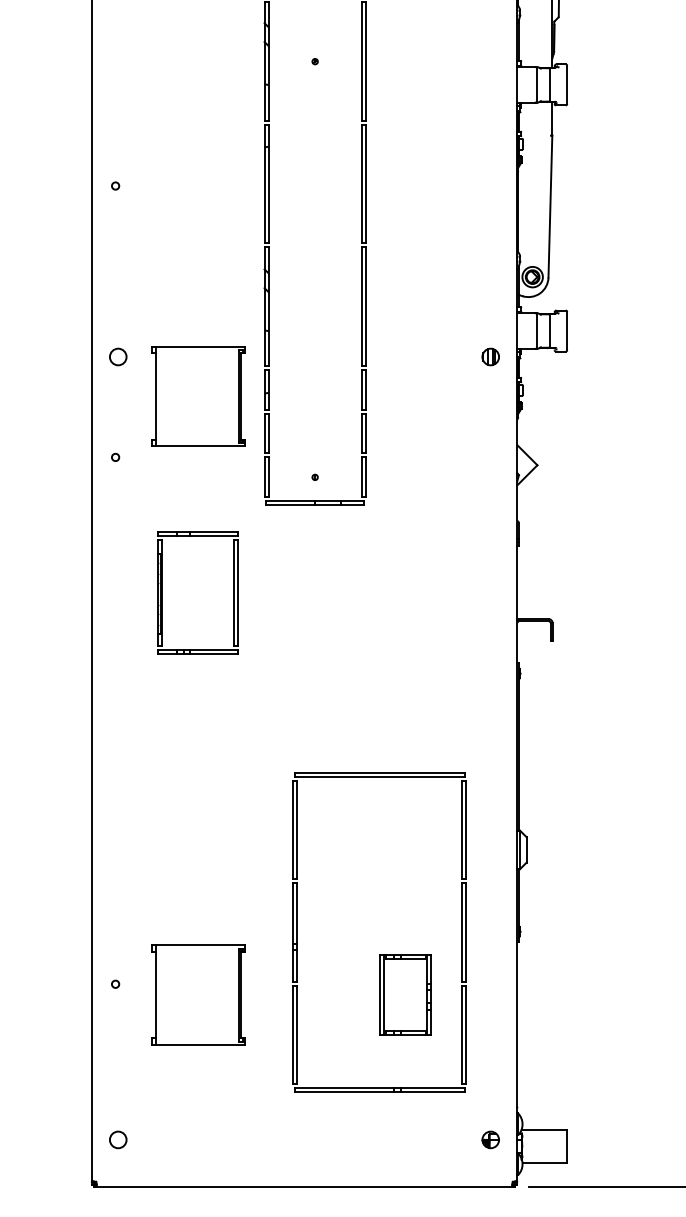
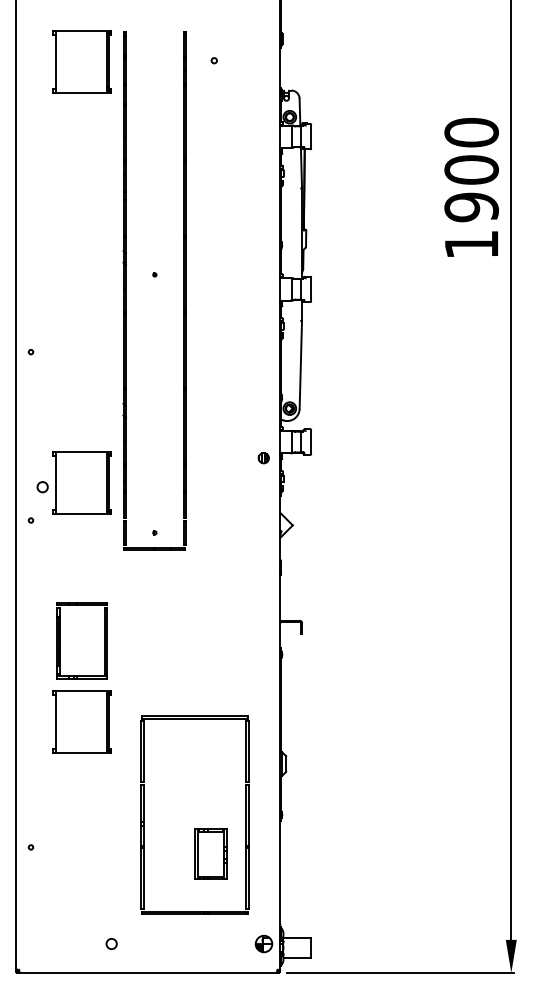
circle: (117, 357) -> (42, 487), moved
part: (163, 592) -> (60, 640), moved
part: (196, 994) -> (81, 721), moved
part: (490, 1139) -> (263, 943), size x1.6
circle: (117, 1140) -> (111, 944), moved

